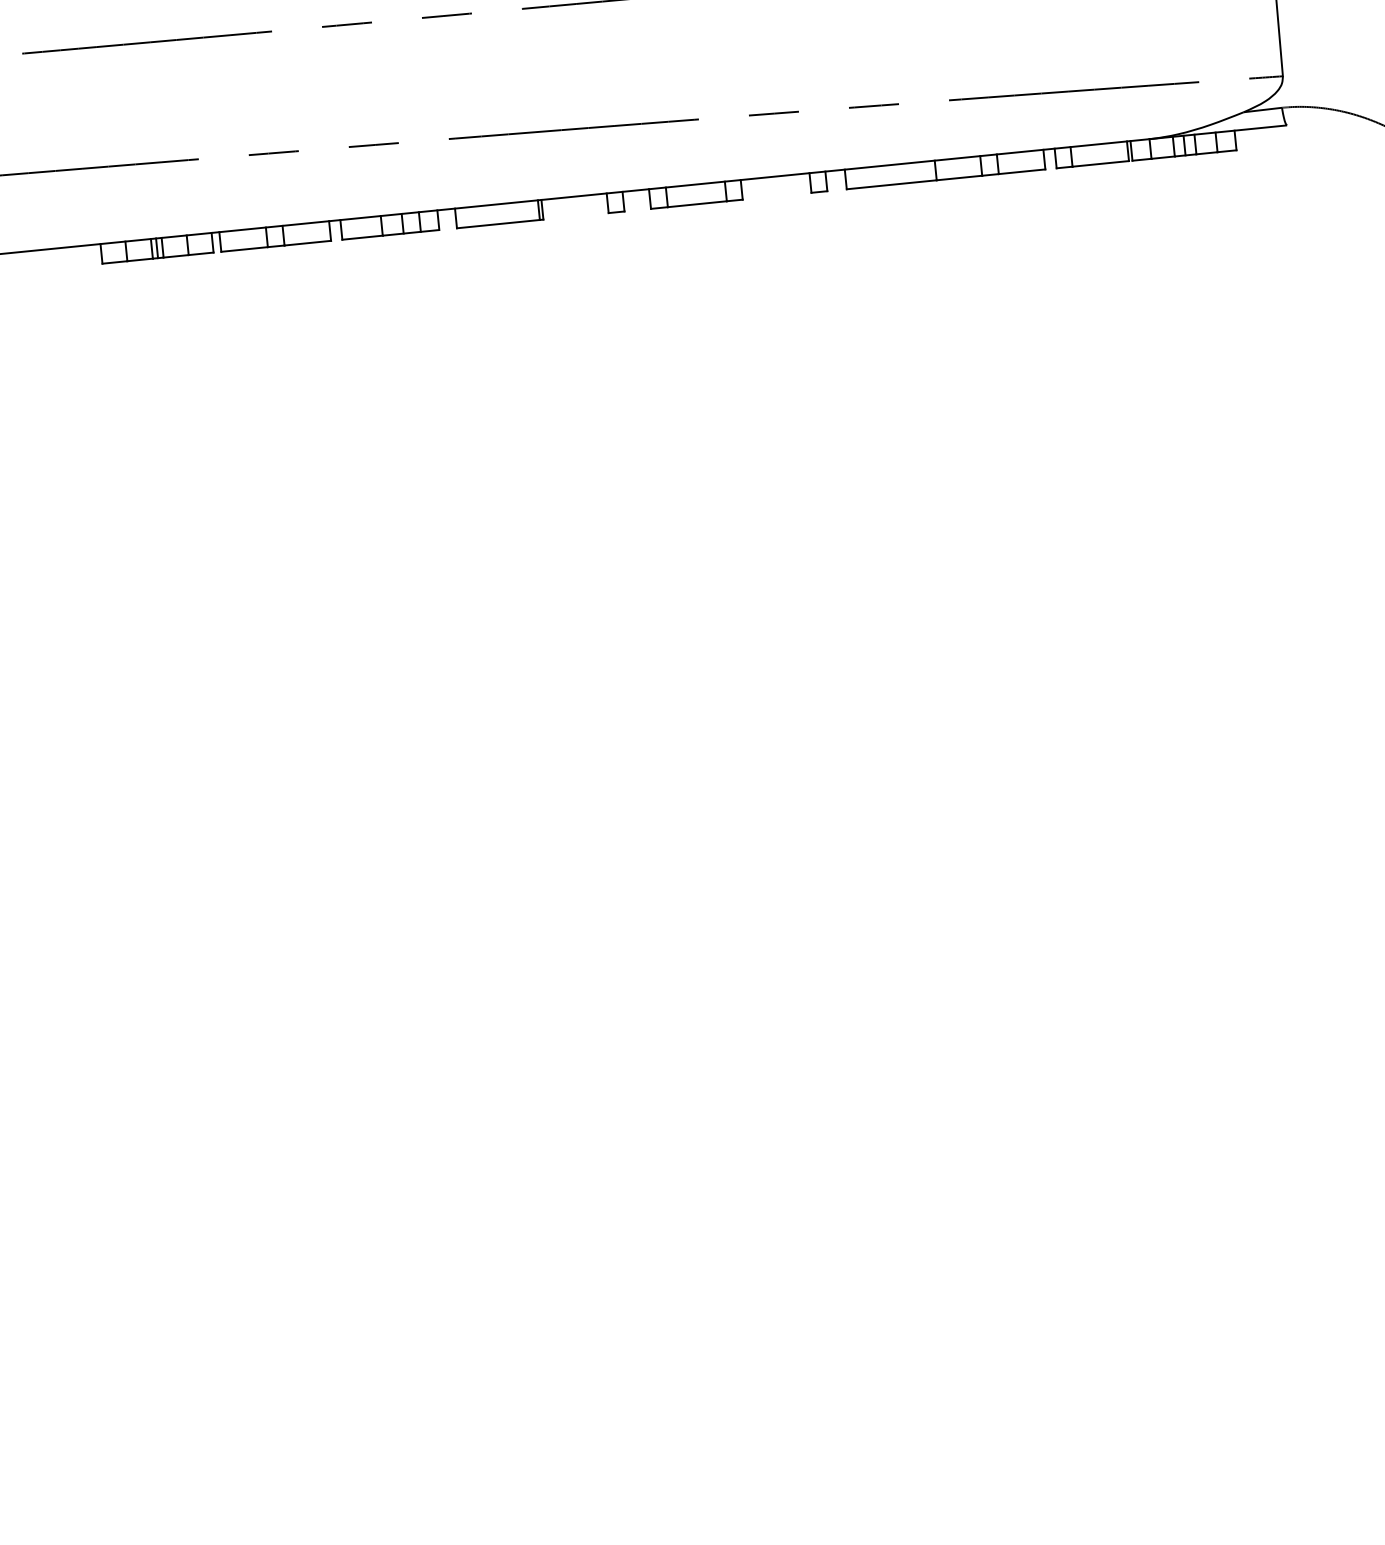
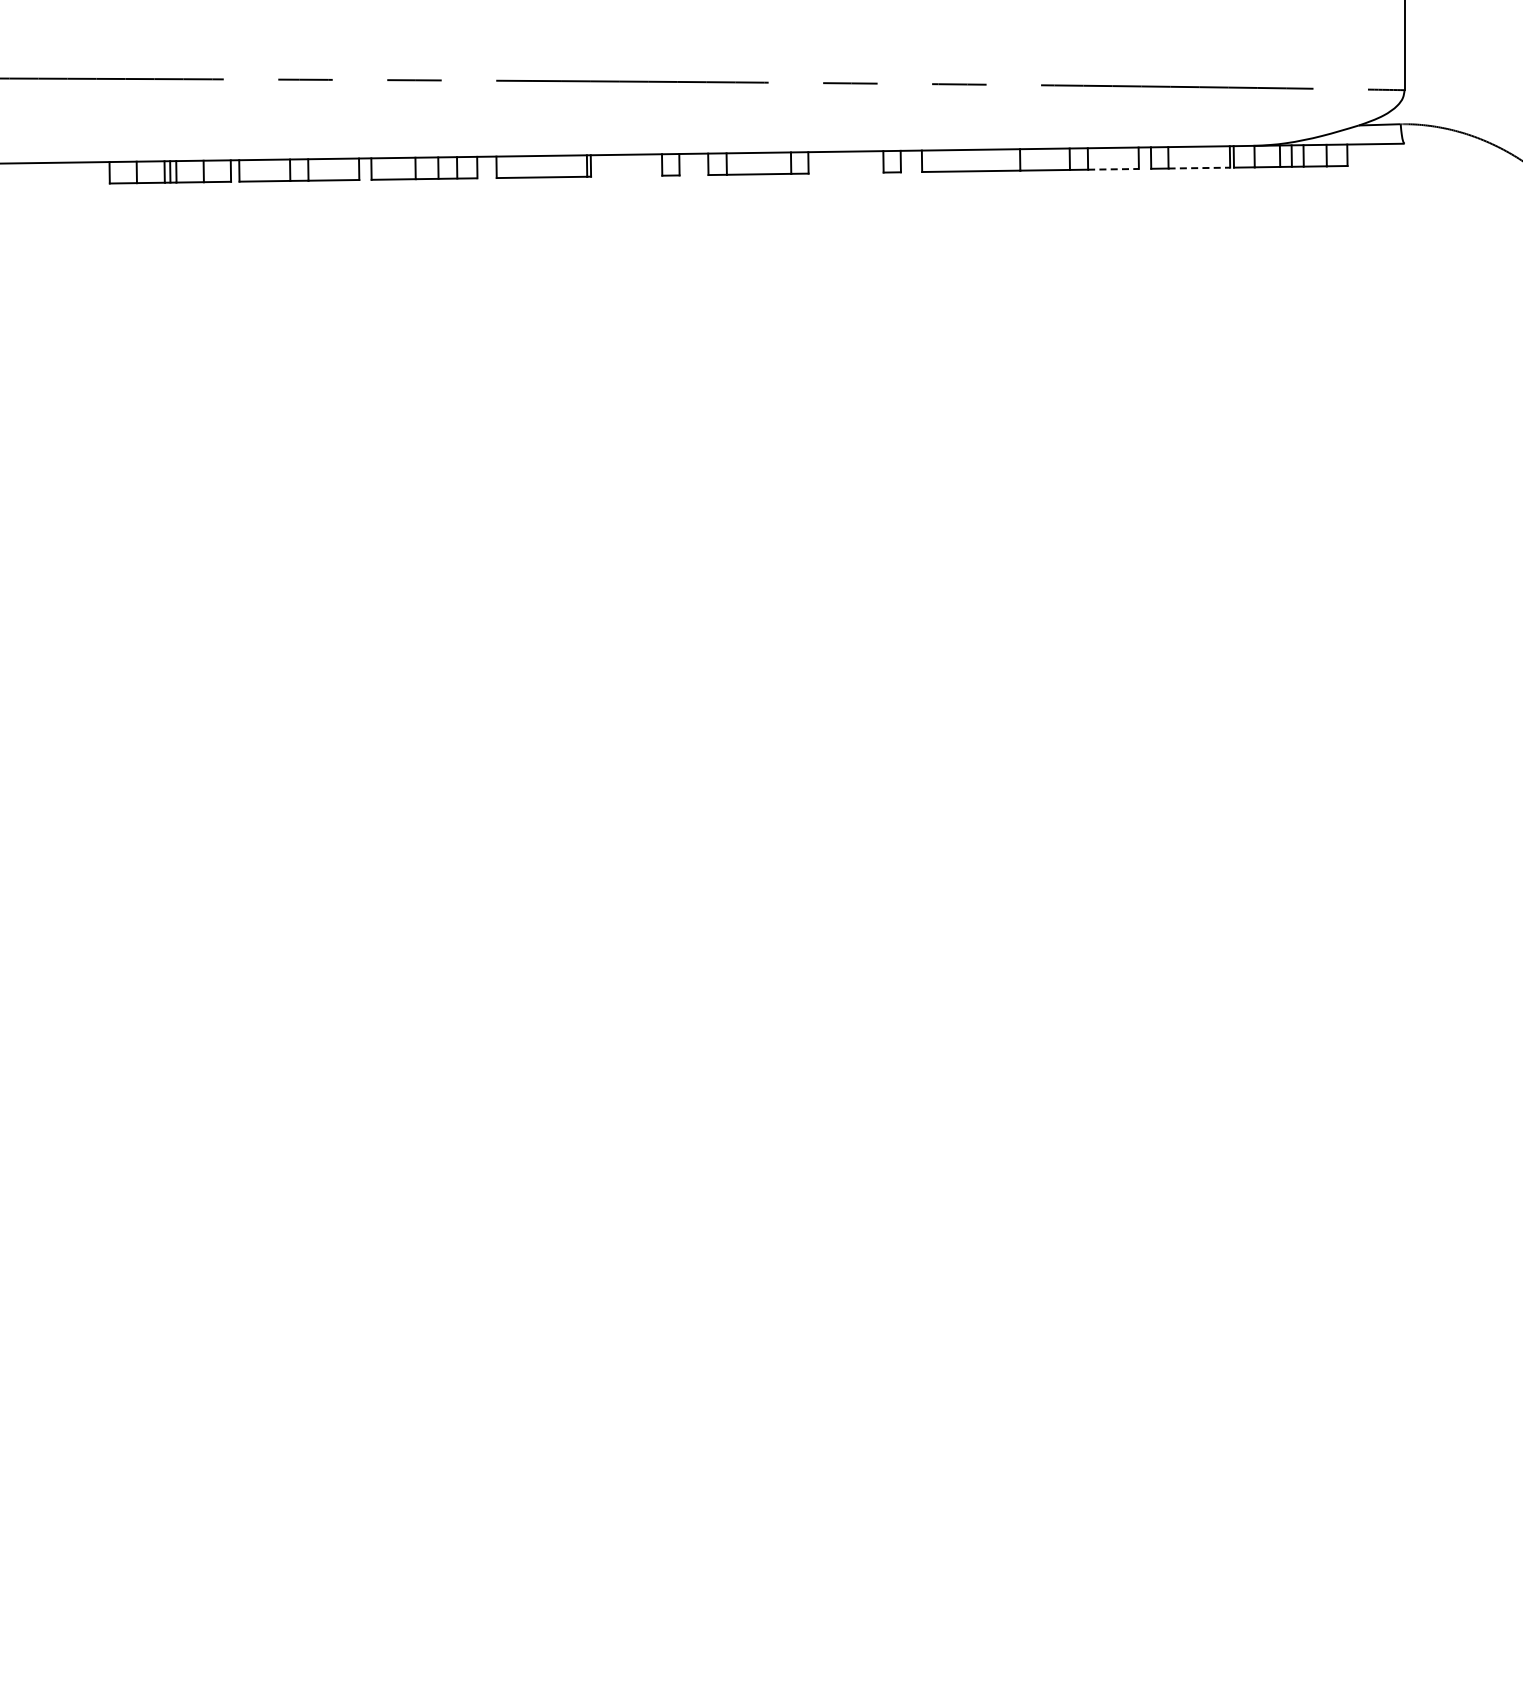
line: (1100, 164) -> (1199, 168), solid -> dashed
line: (1023, 171) -> (1114, 169), solid -> dashed

